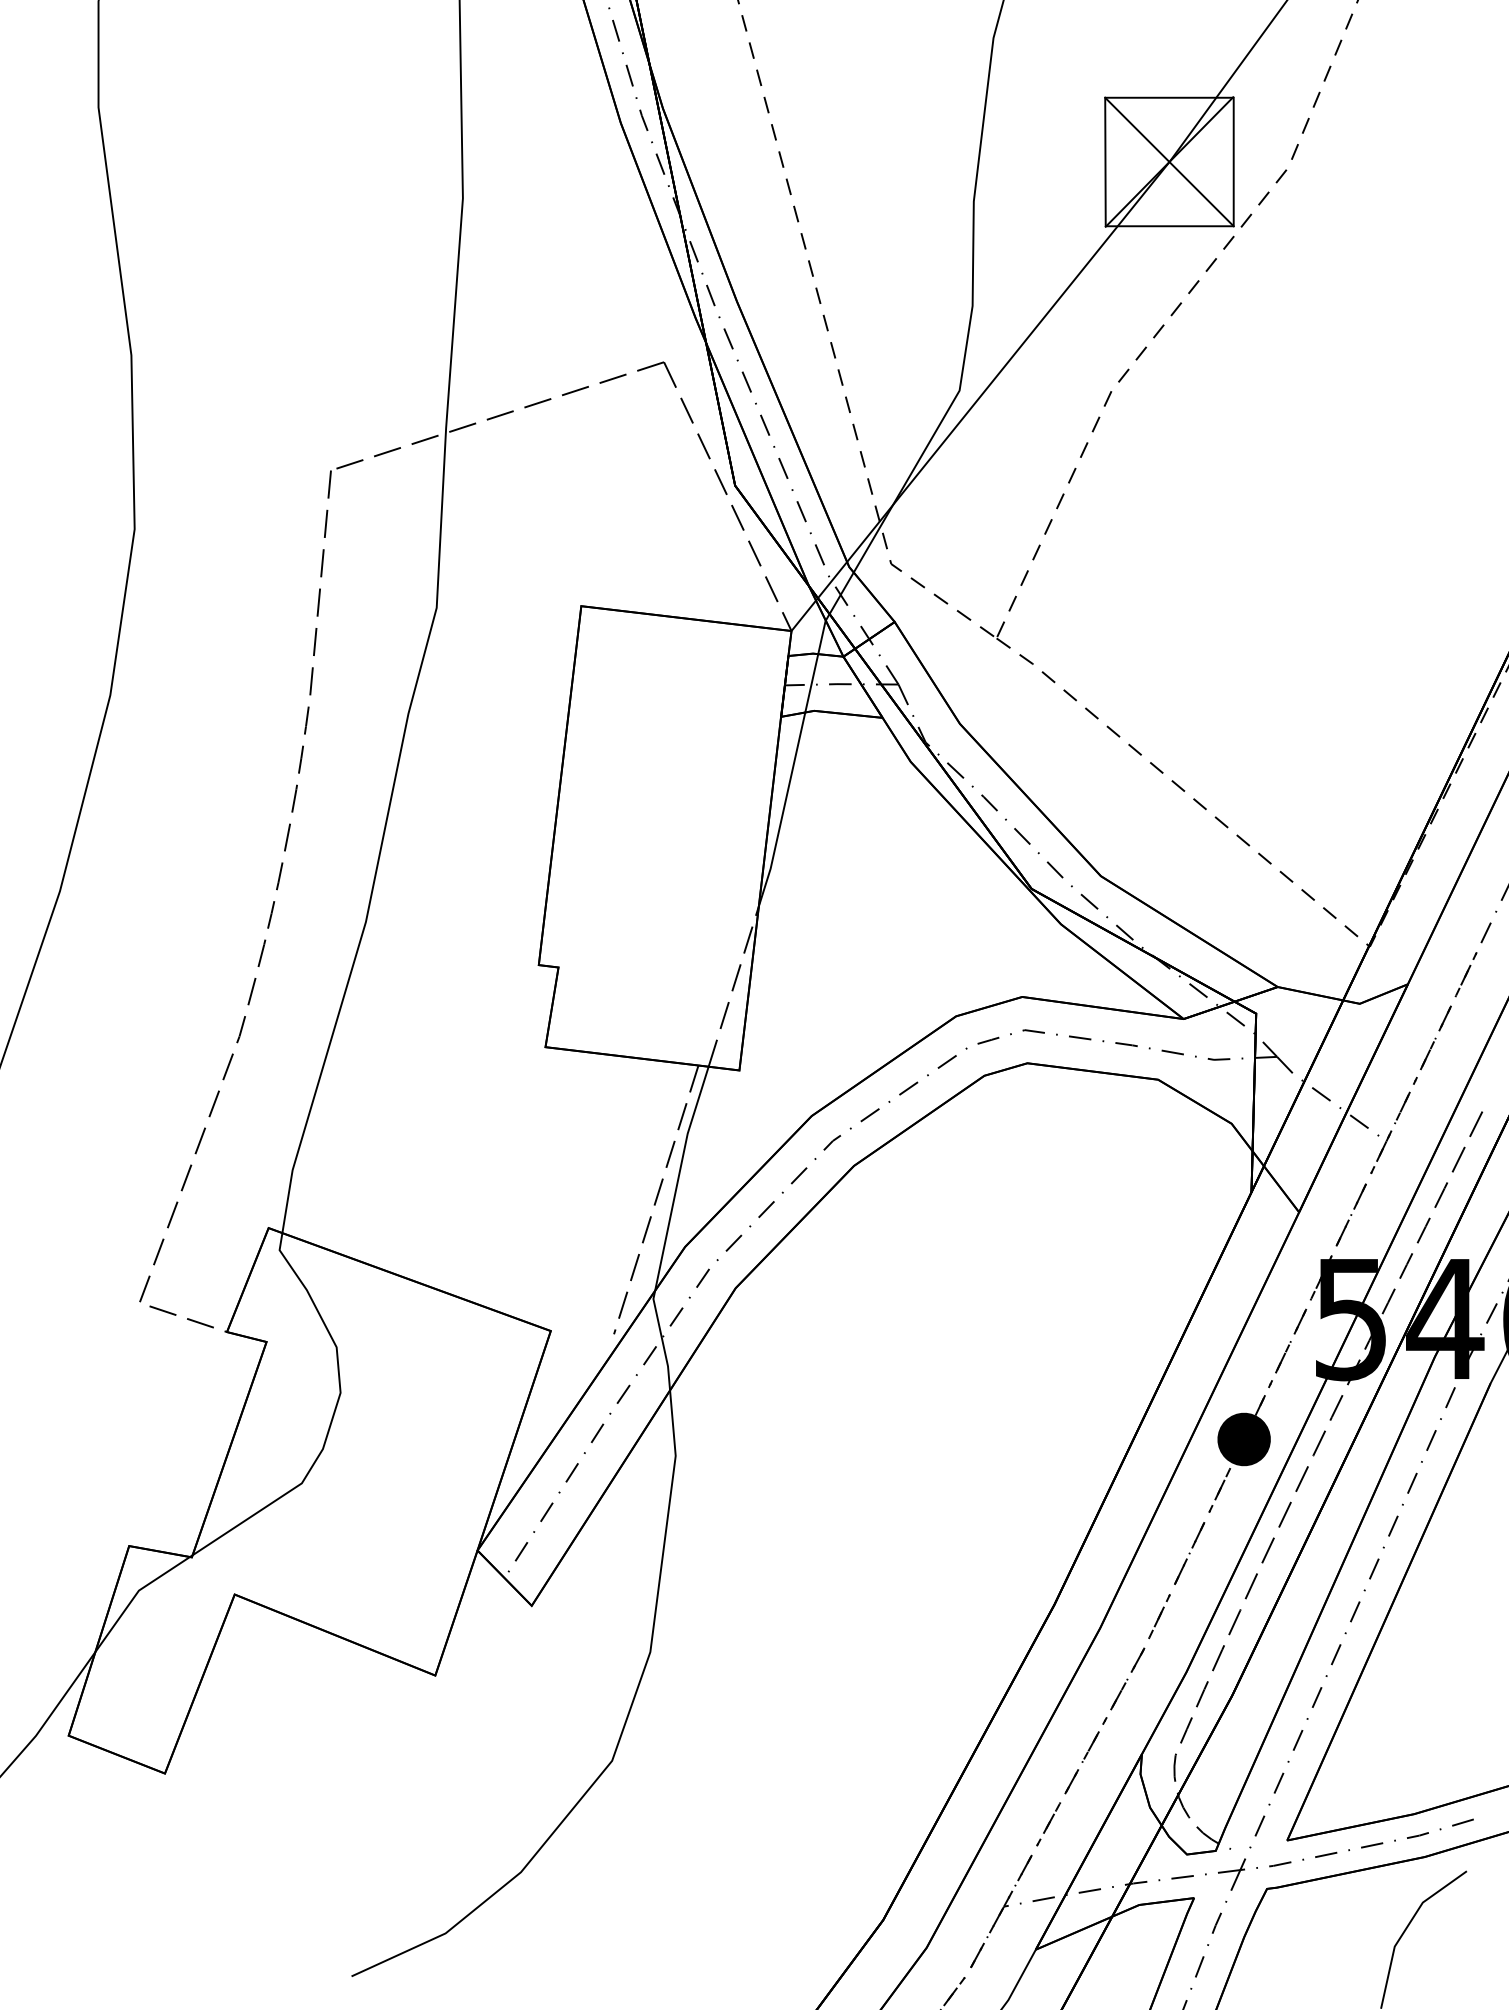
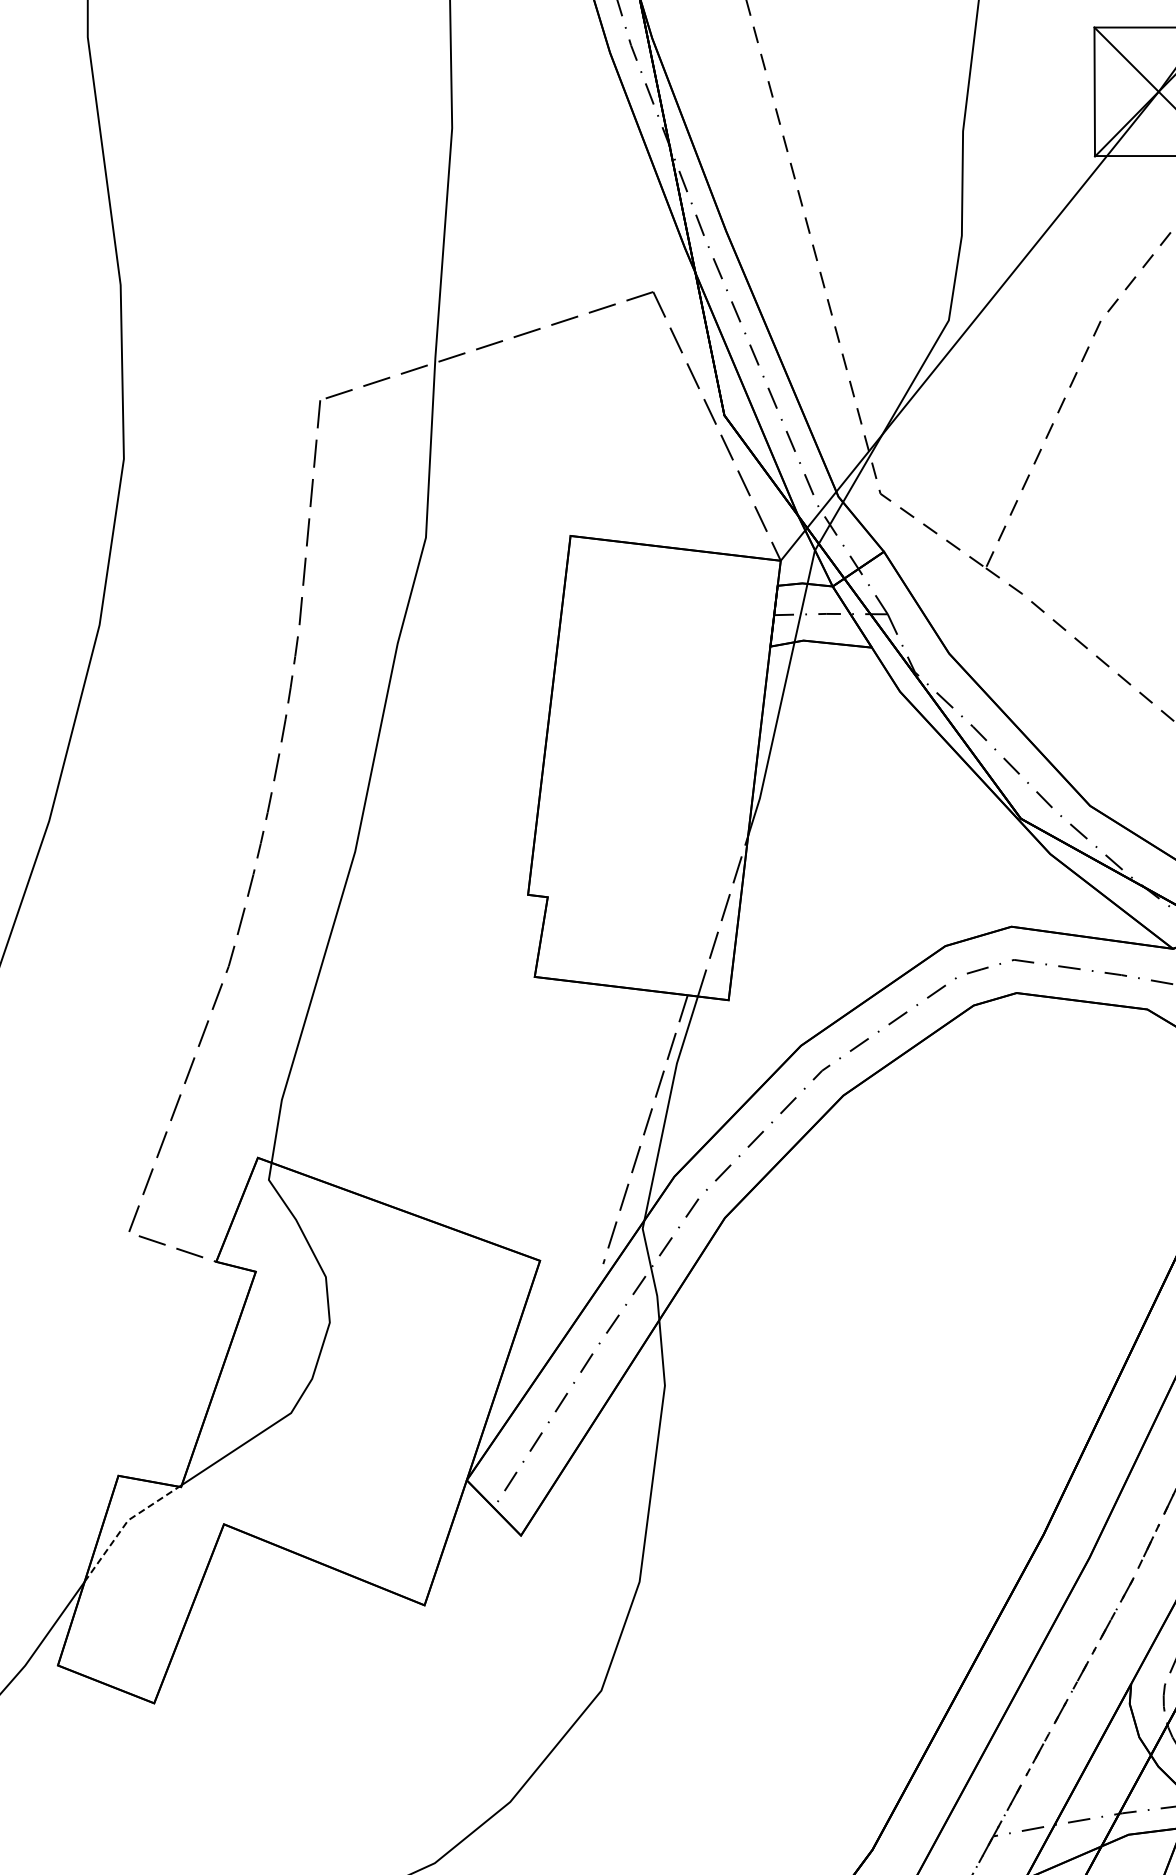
line: (135, 1595) -> (124, 1525), solid -> dashed

